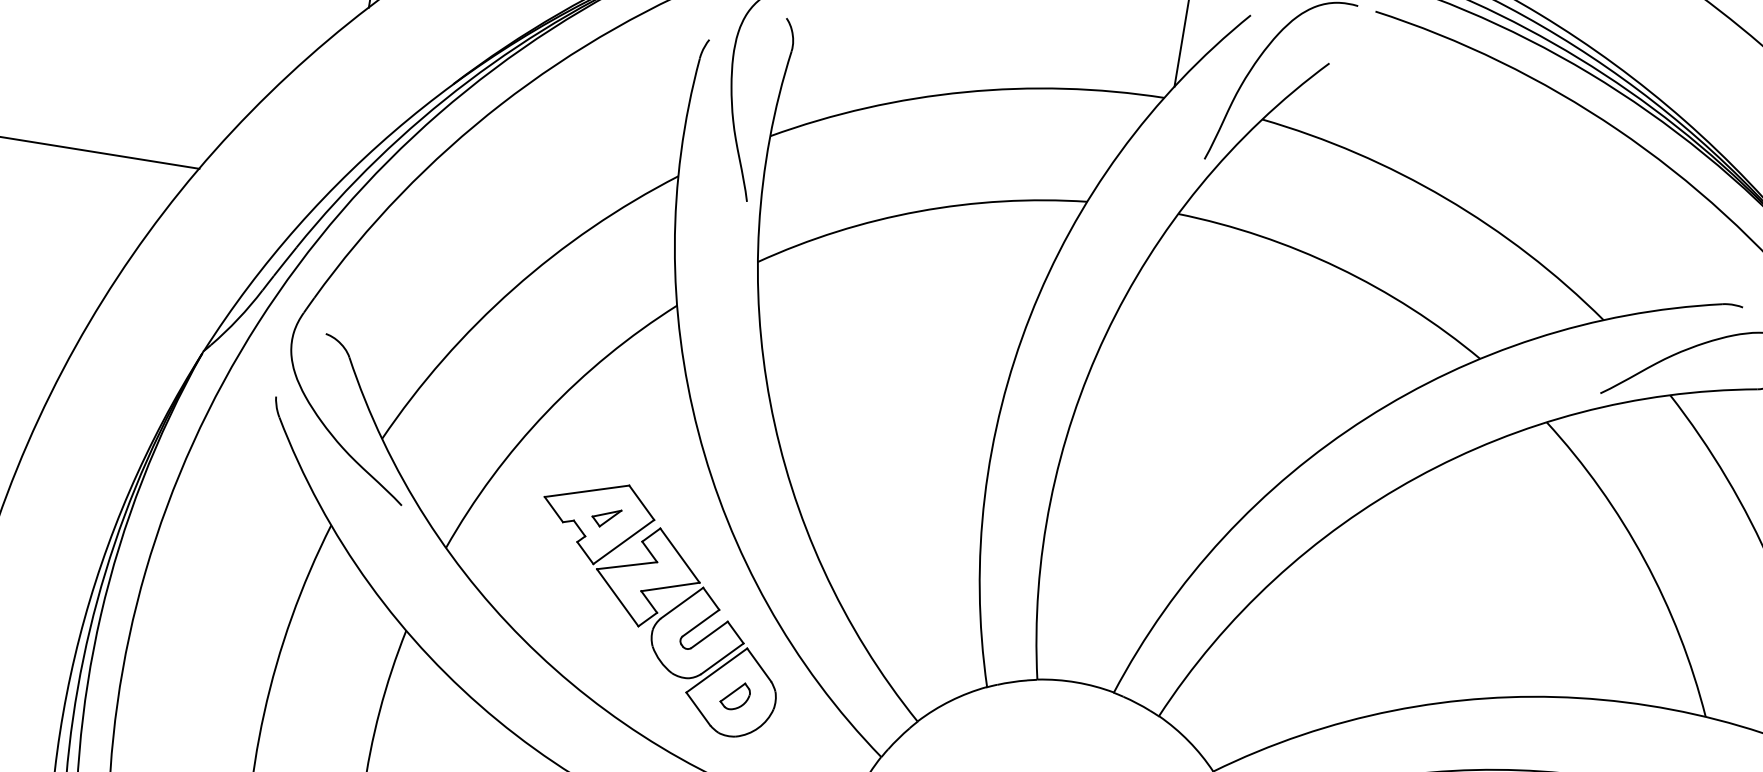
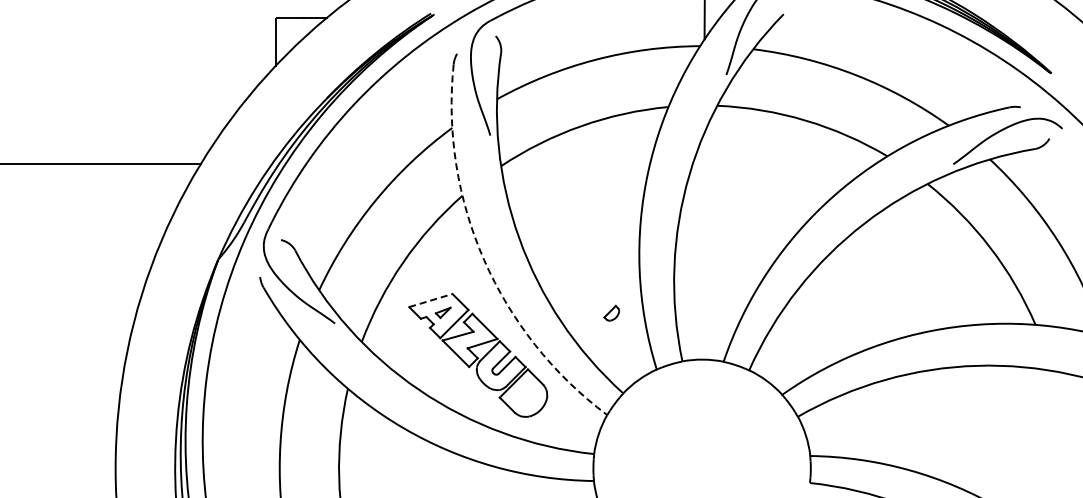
arc: (698, 432) -> (484, 260), solid -> dashed
line: (586, 491) -> (430, 300), solid -> dashed
part: (735, 694) -> (611, 312), moved

